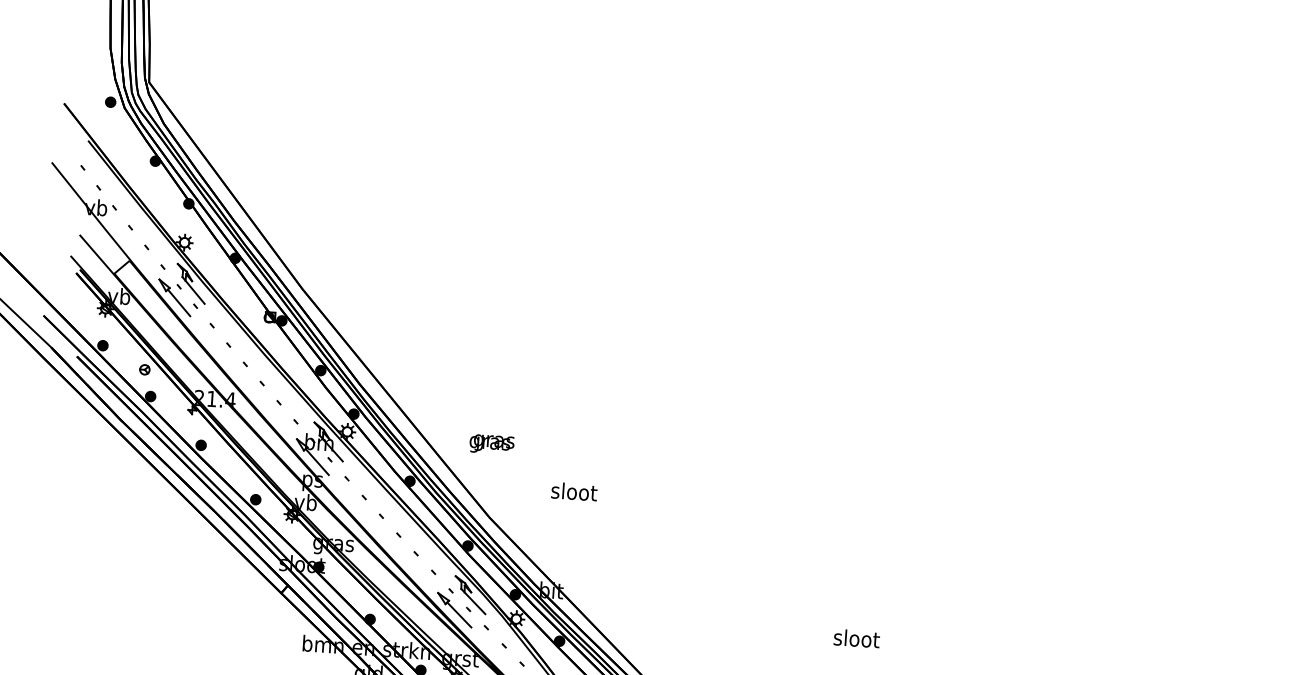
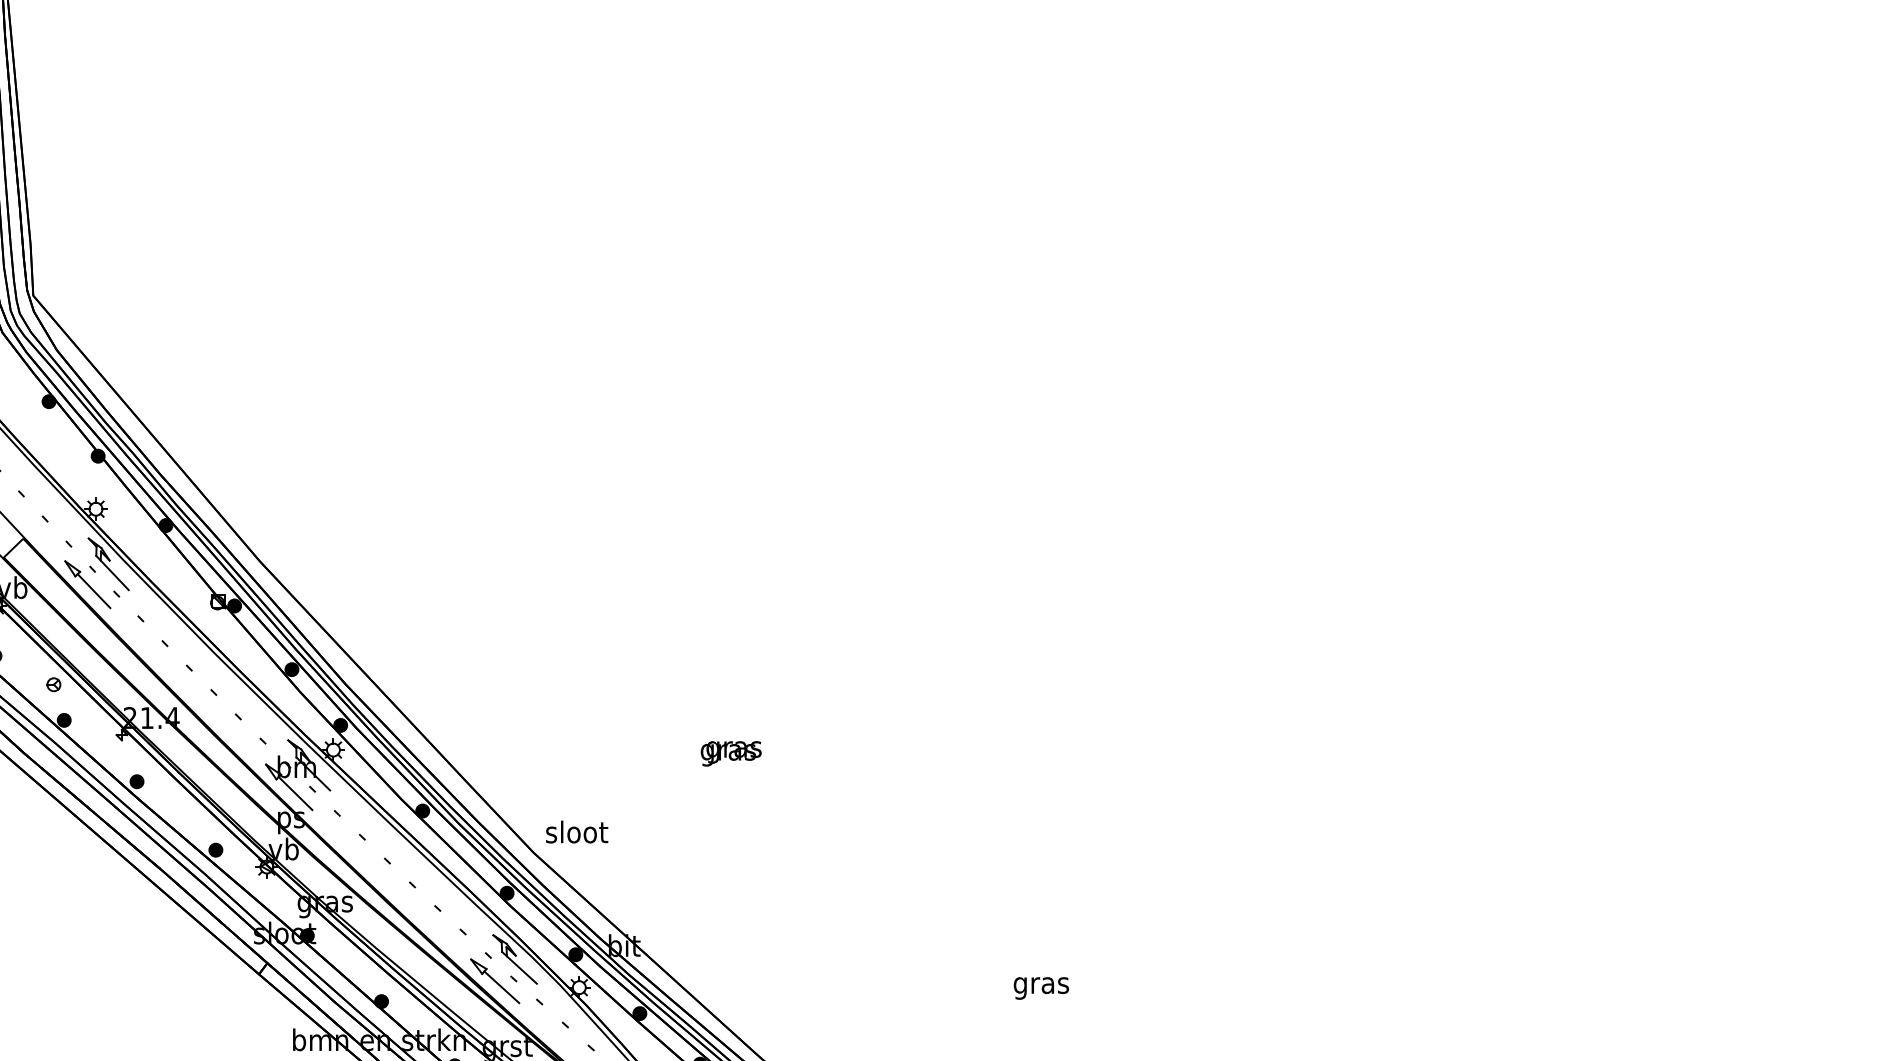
text: (491, 444) -> (730, 753), moved
text: (574, 491) -> (577, 831), moved
text: (856, 640) -> (1041, 985), sloot -> gras

